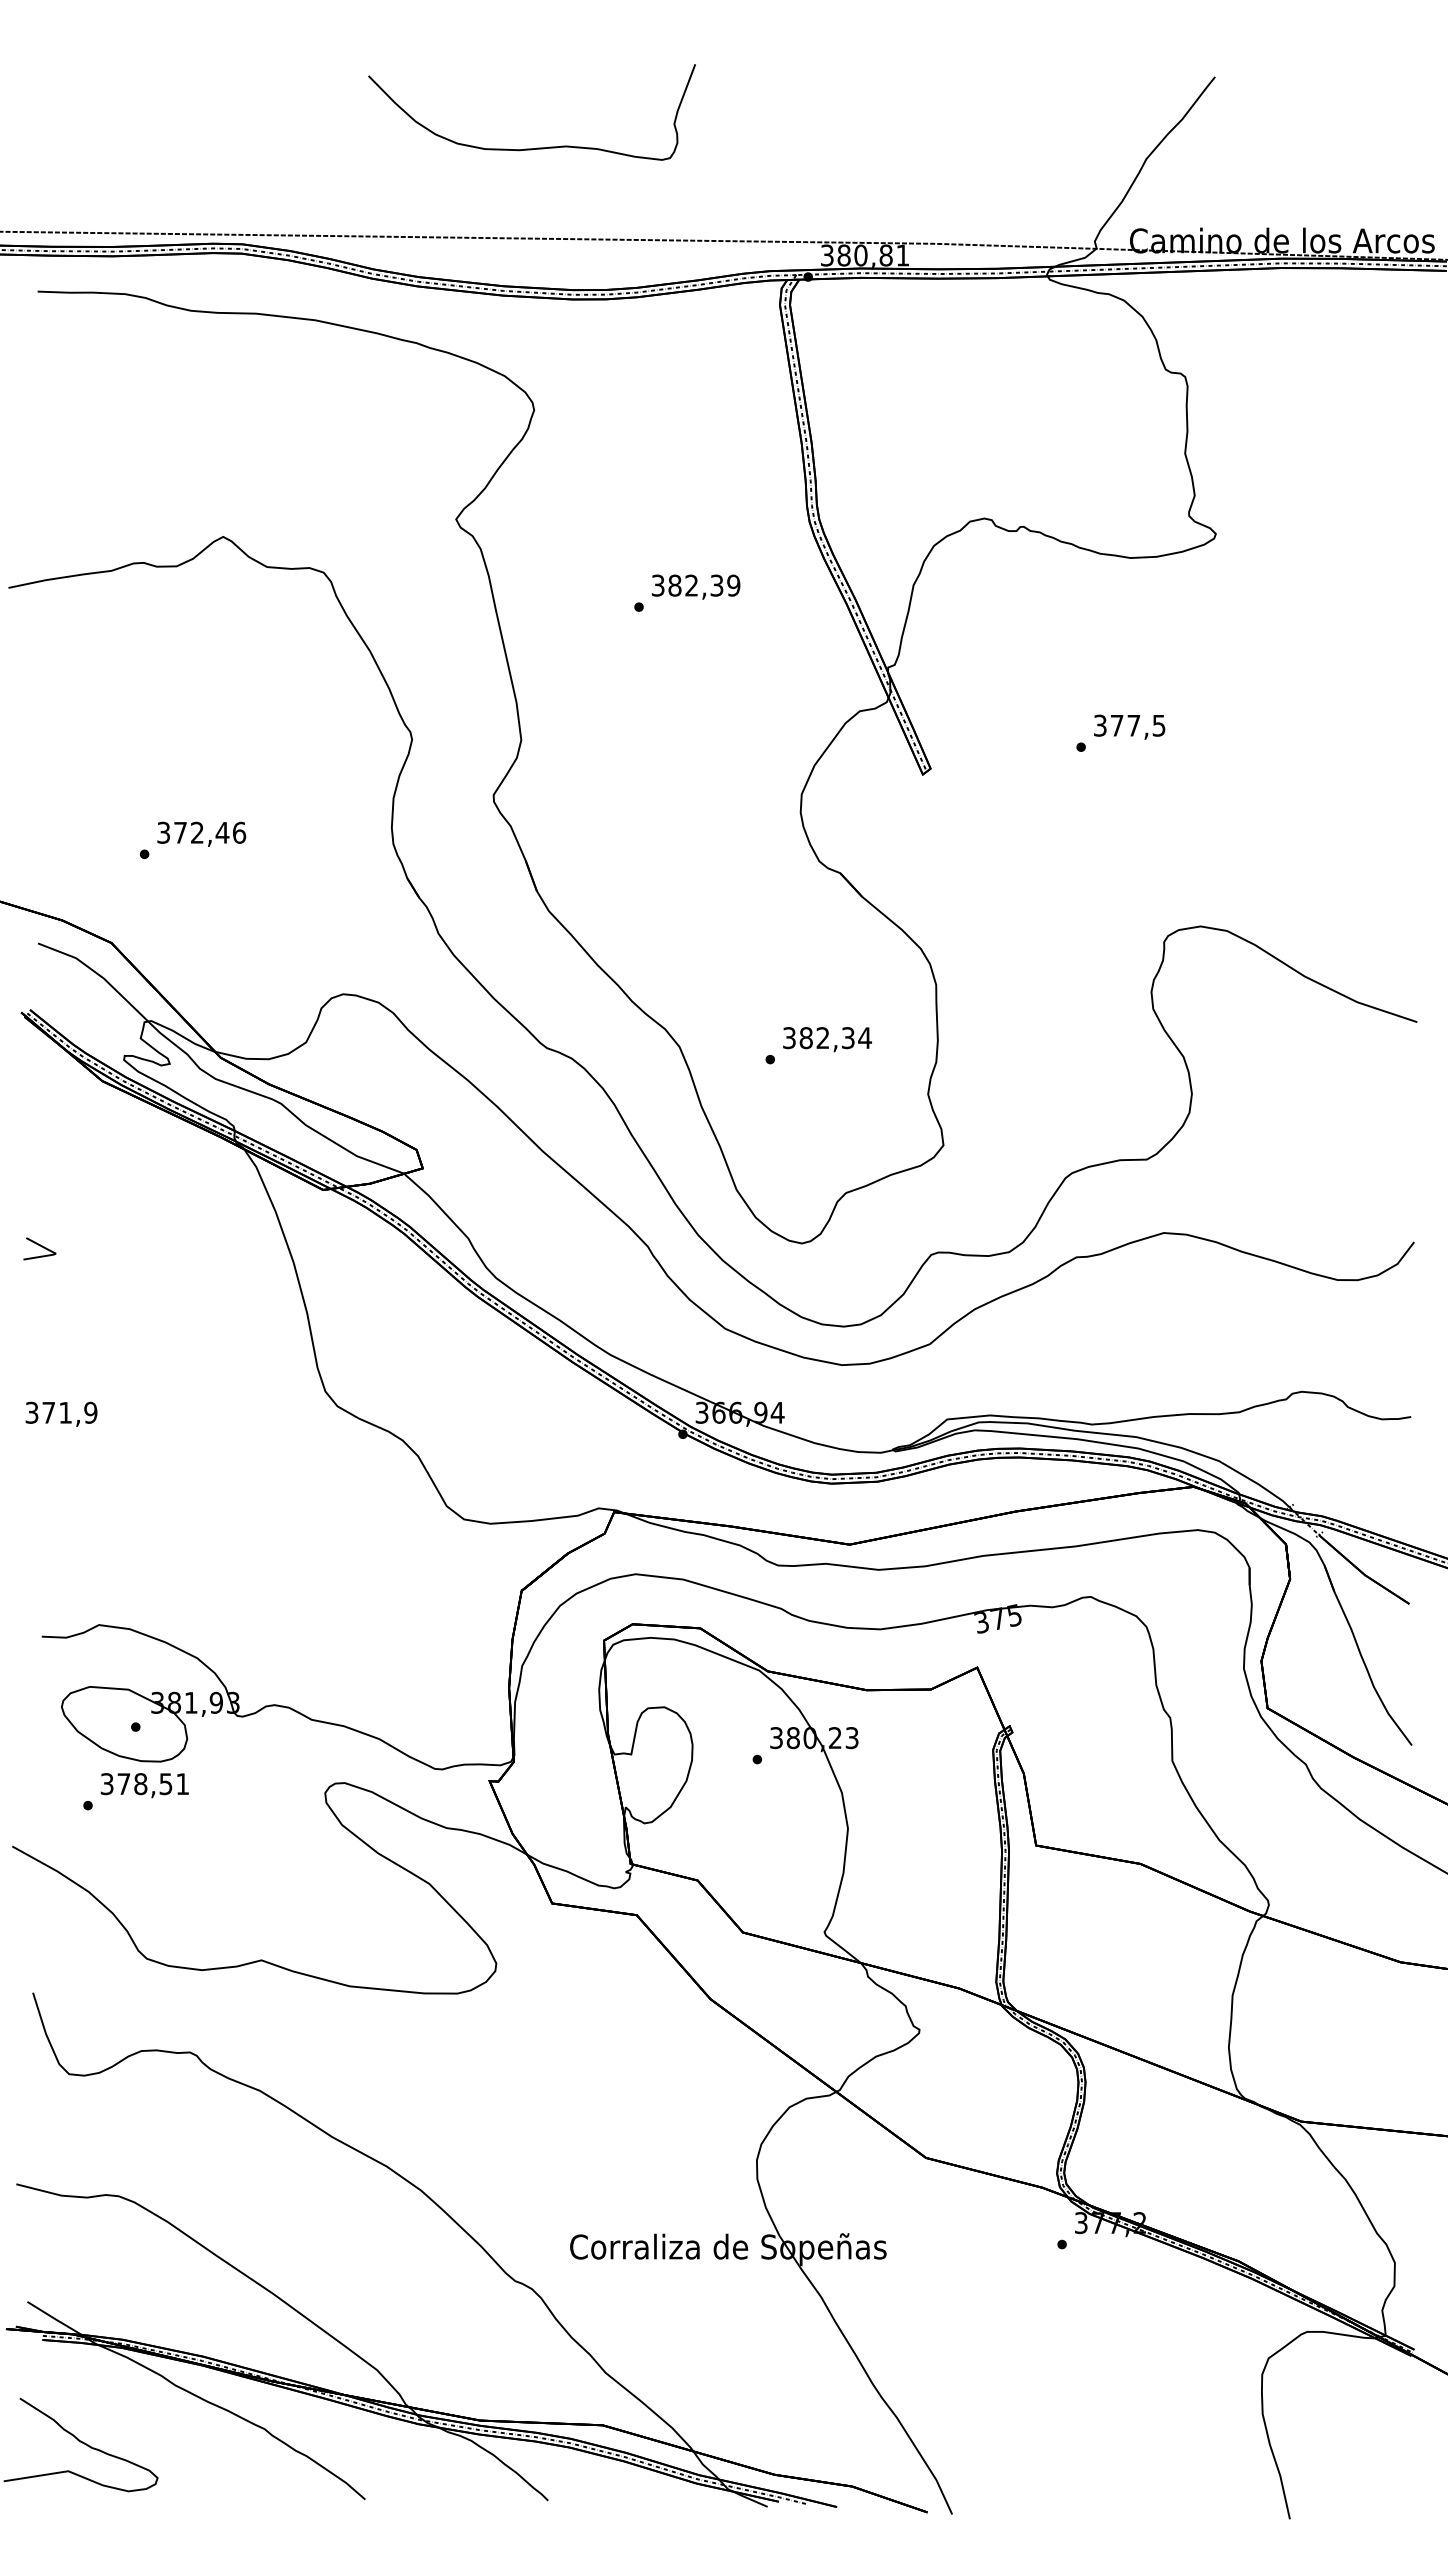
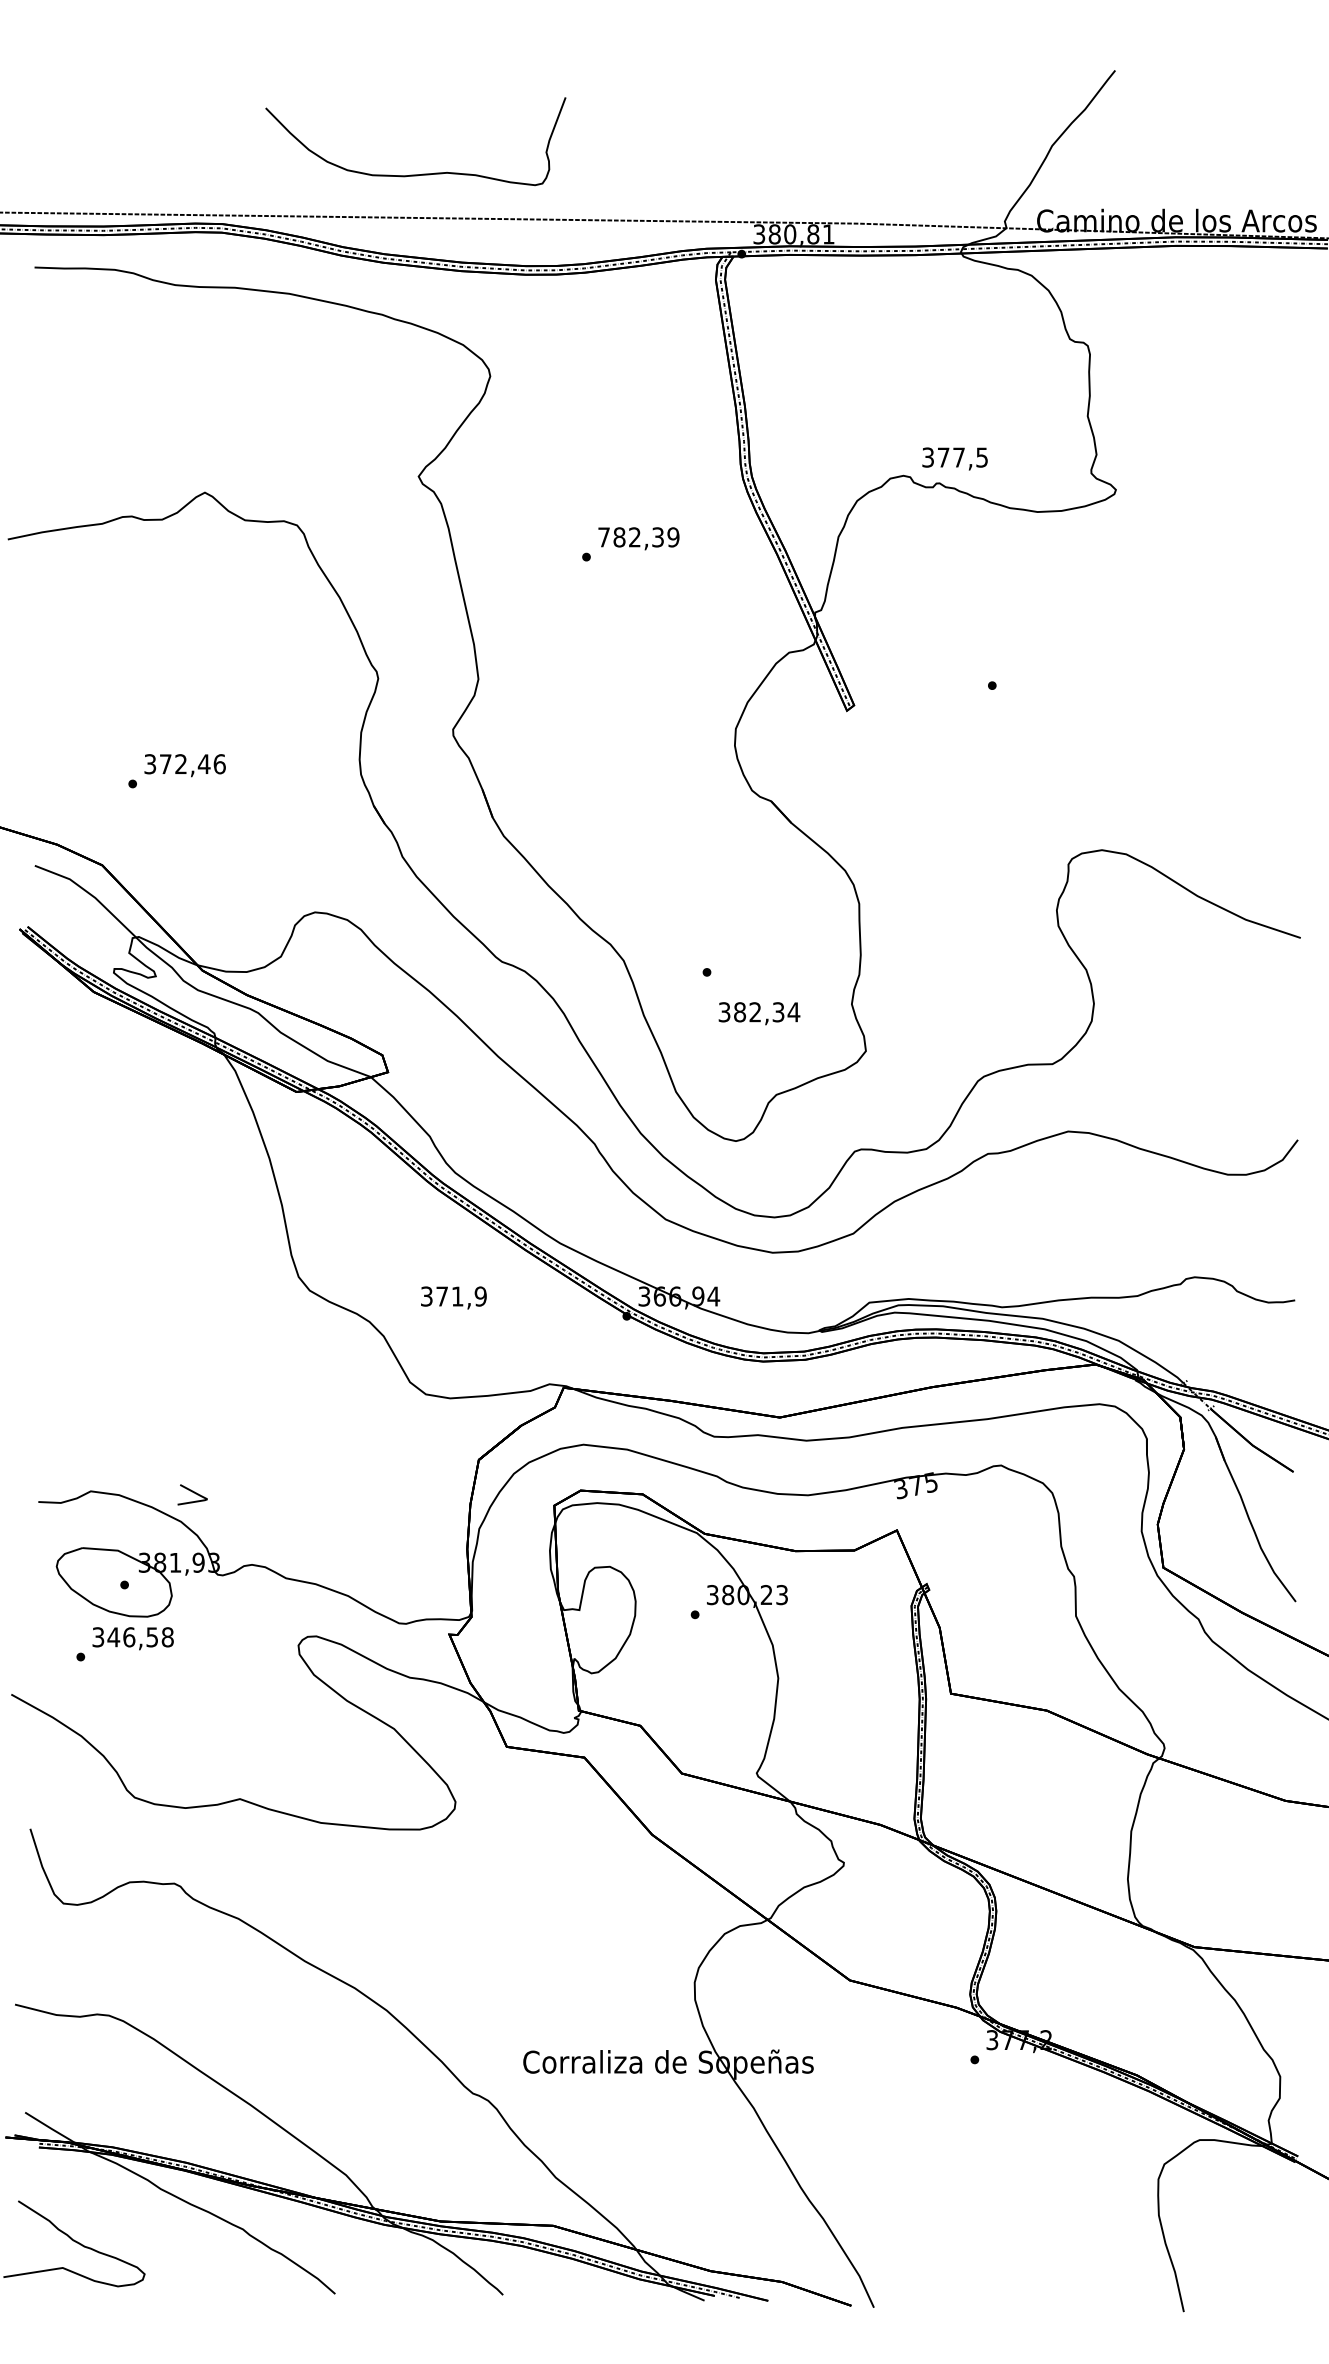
curve: (537, 147) -> (420, 173), moved
text: (657, 585) -> (603, 537), 382,39 -> 782,39
text: (1129, 726) -> (954, 458), moved
text: (827, 1039) -> (759, 1013), moved
line: (39, 1246) -> (192, 1492), moved
text: (61, 1413) -> (453, 1297), moved
text: (153, 1784) -> (140, 1637), 378,51 -> 346,58

